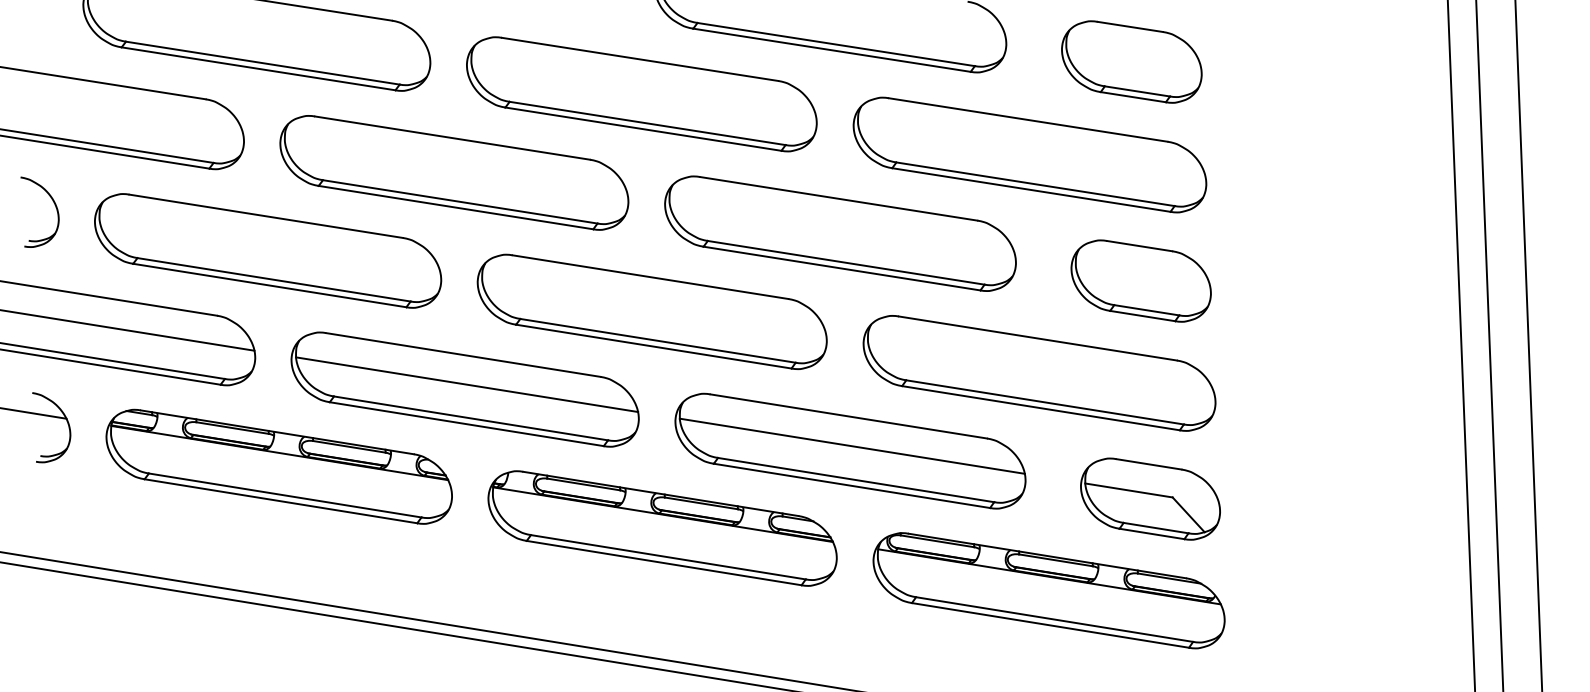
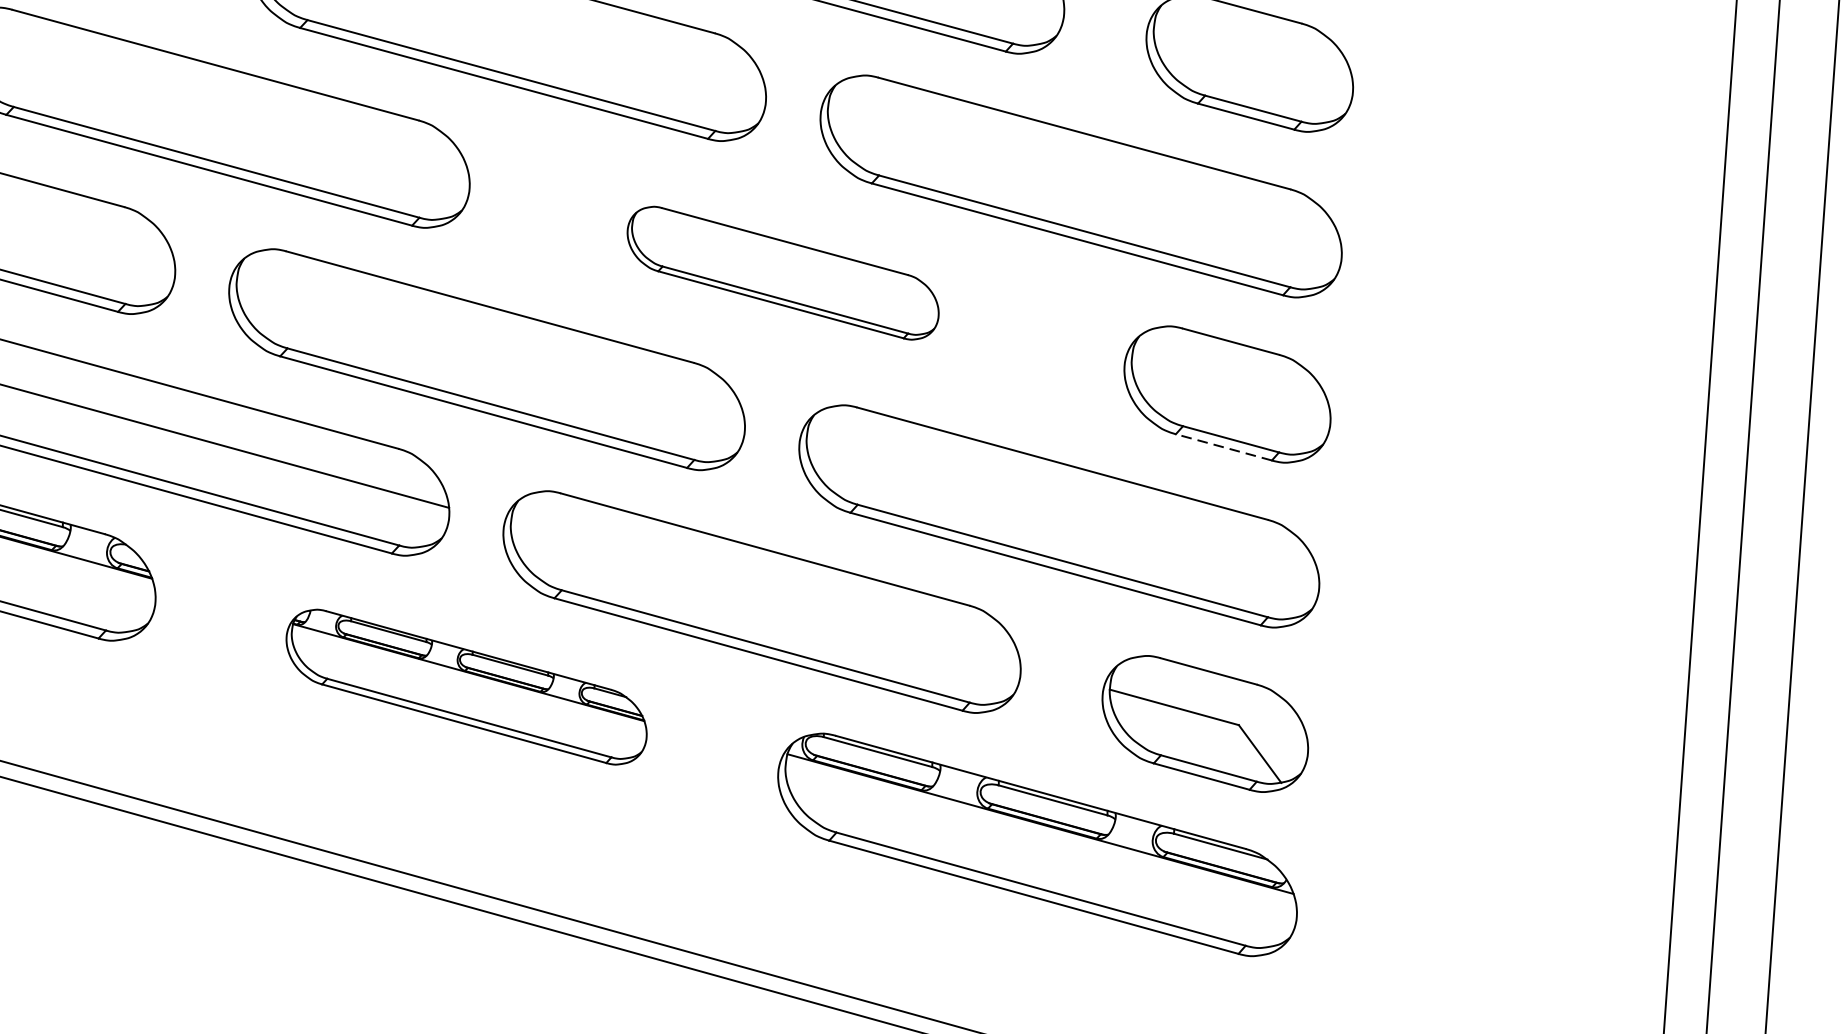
part: (840, 233) -> (783, 273), size x0.6
line: (1142, 316) -> (1223, 447), solid -> dashed
line: (851, 445) -> (764, 593), removed
part: (662, 528) -> (466, 687), size x0.7

